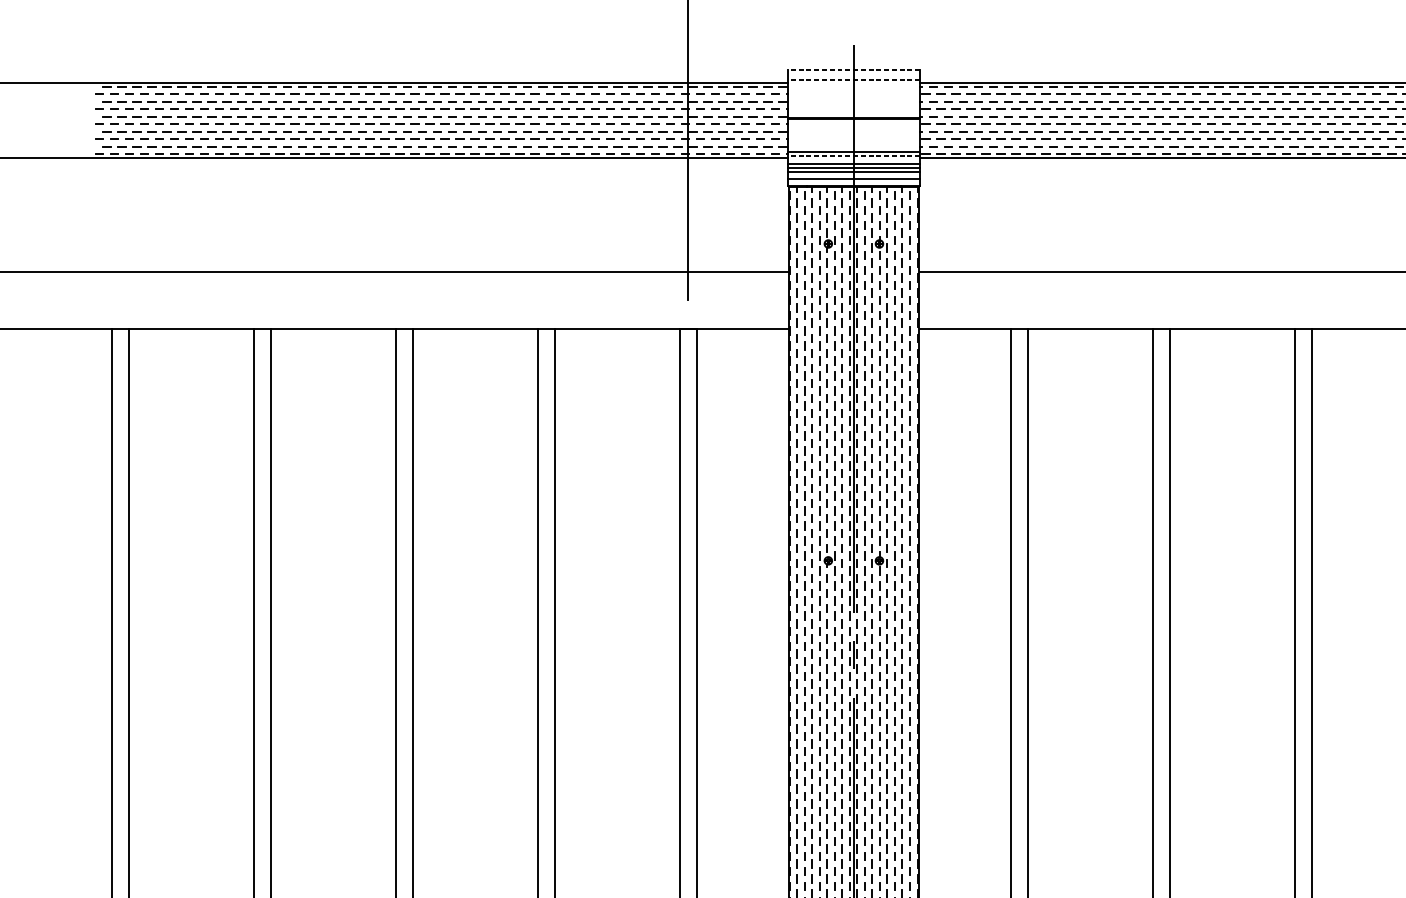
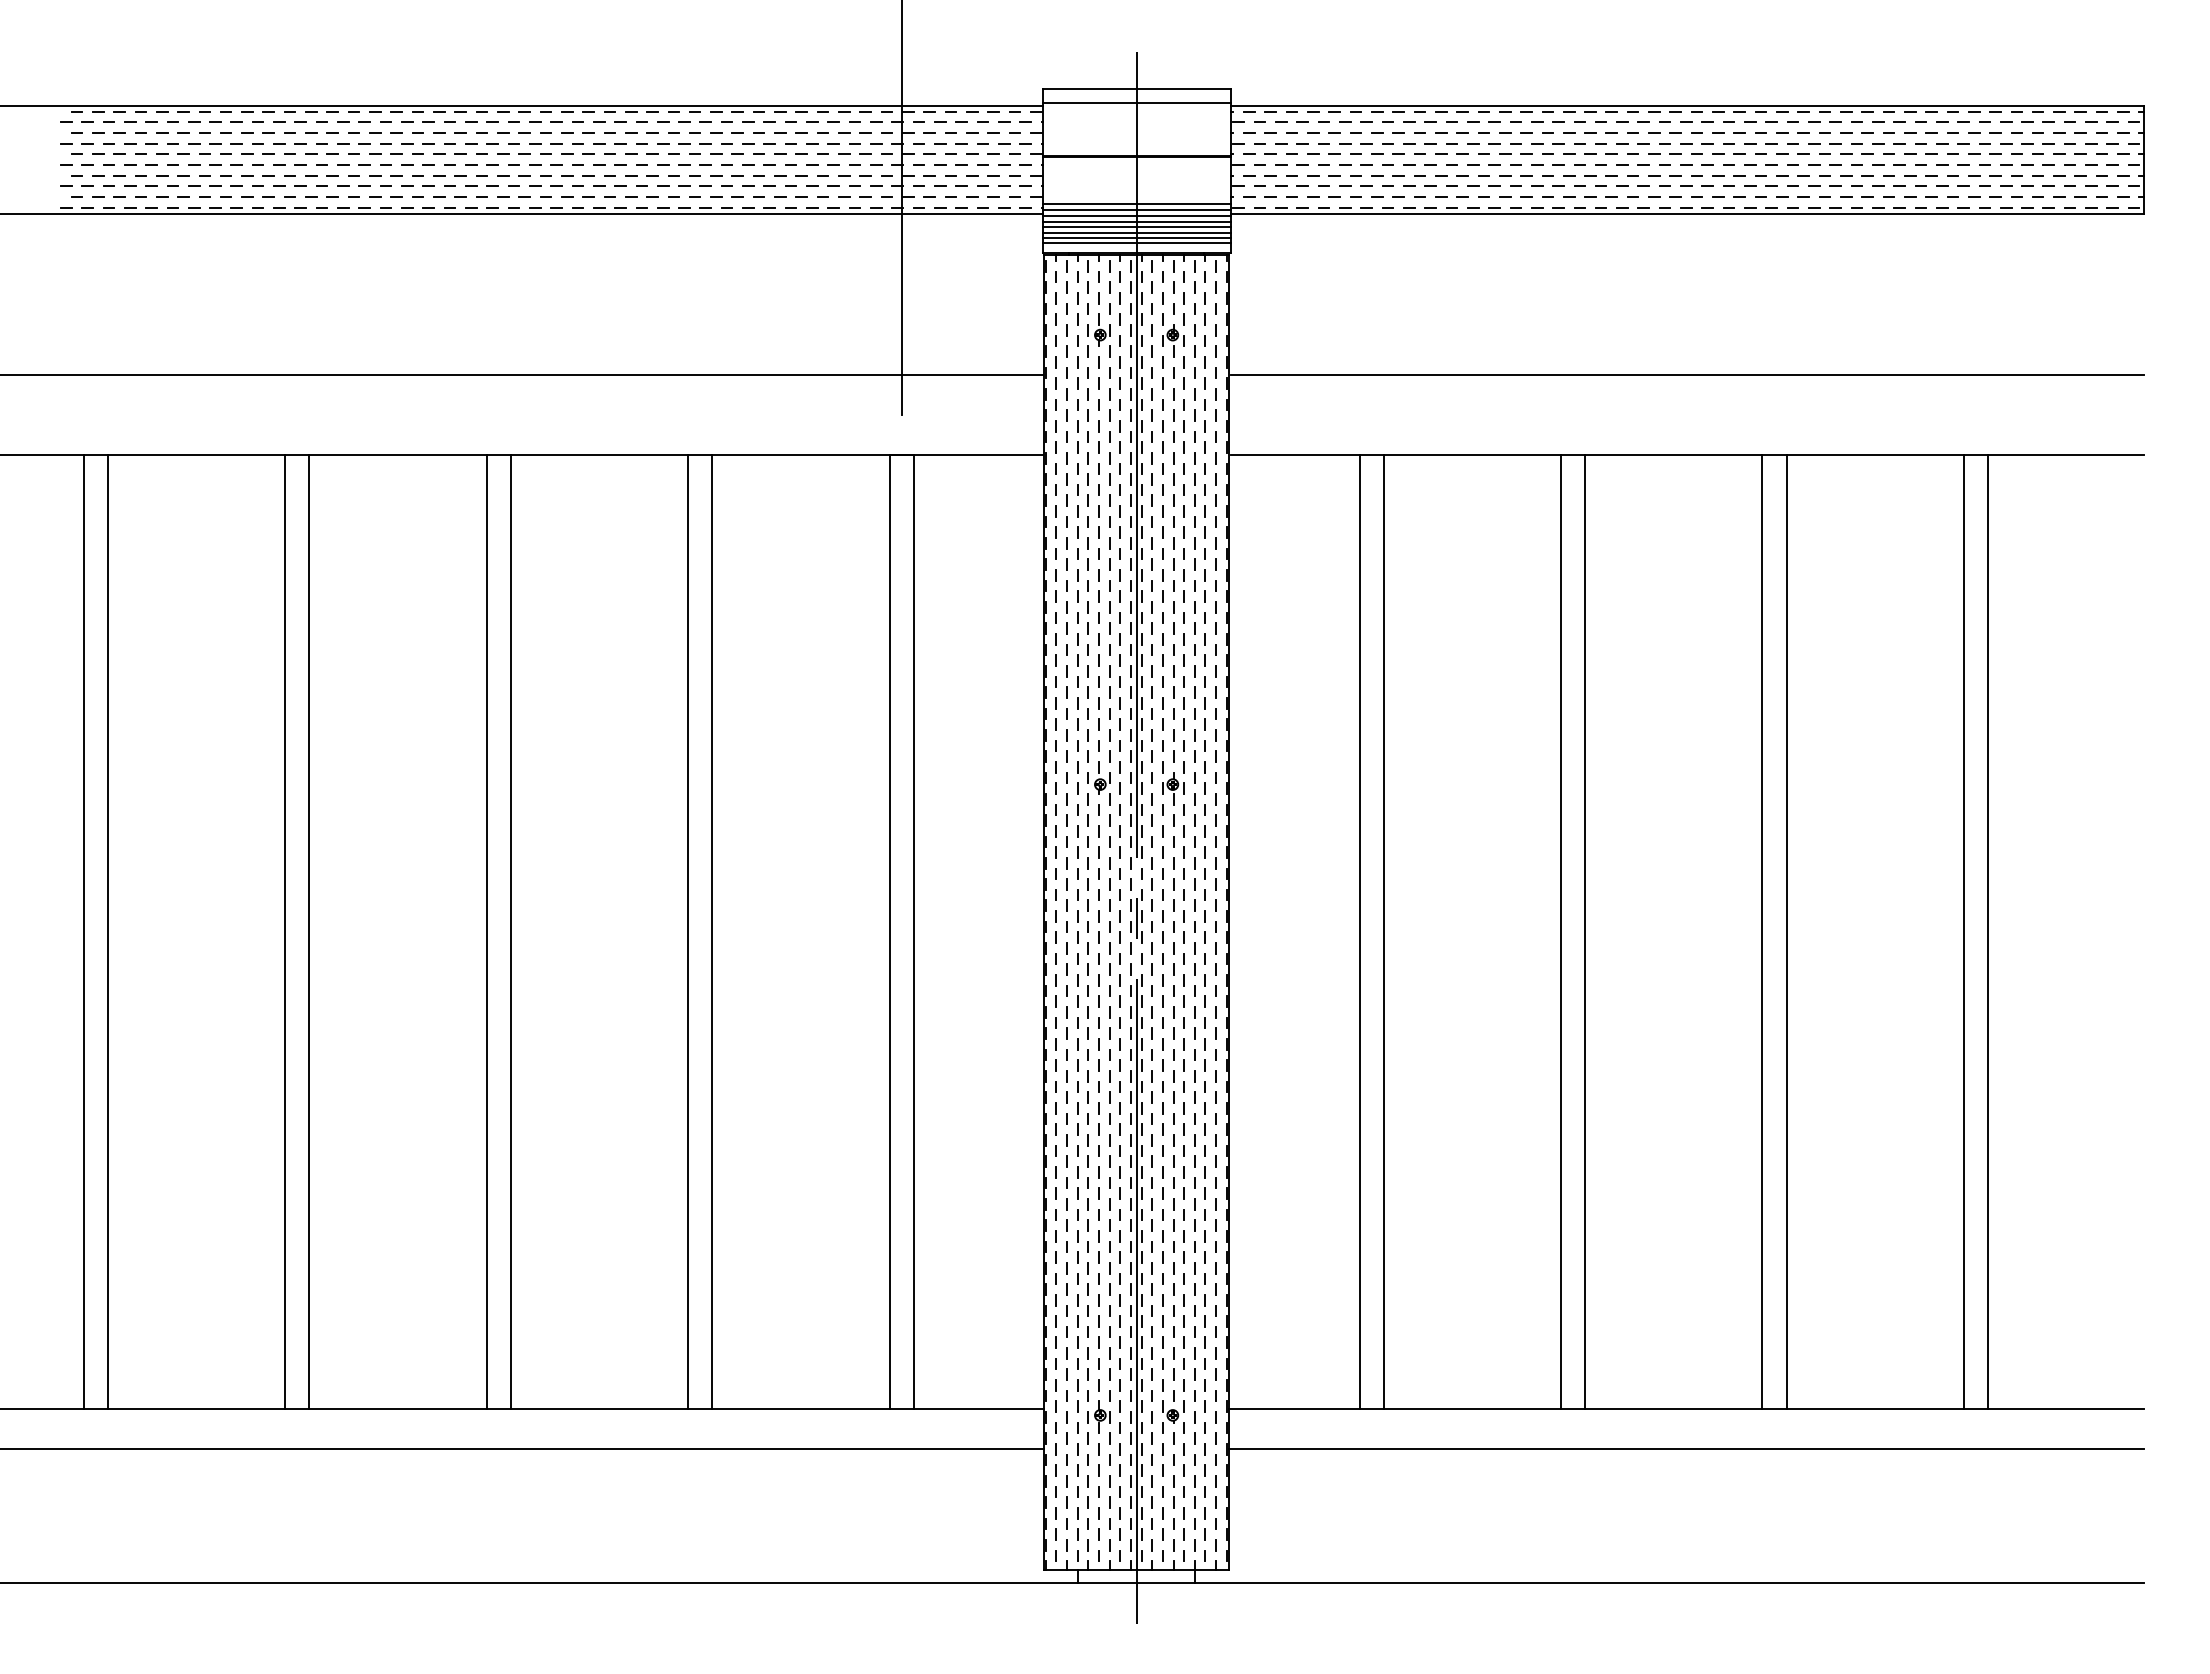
line: (853, 70) -> (1136, 88), dashed -> solid
line: (853, 80) -> (1136, 102), dashed -> solid
line: (853, 156) -> (1136, 210), dashed -> solid
line: (853, 160) -> (1136, 216), added
line: (853, 175) -> (1136, 237), added

